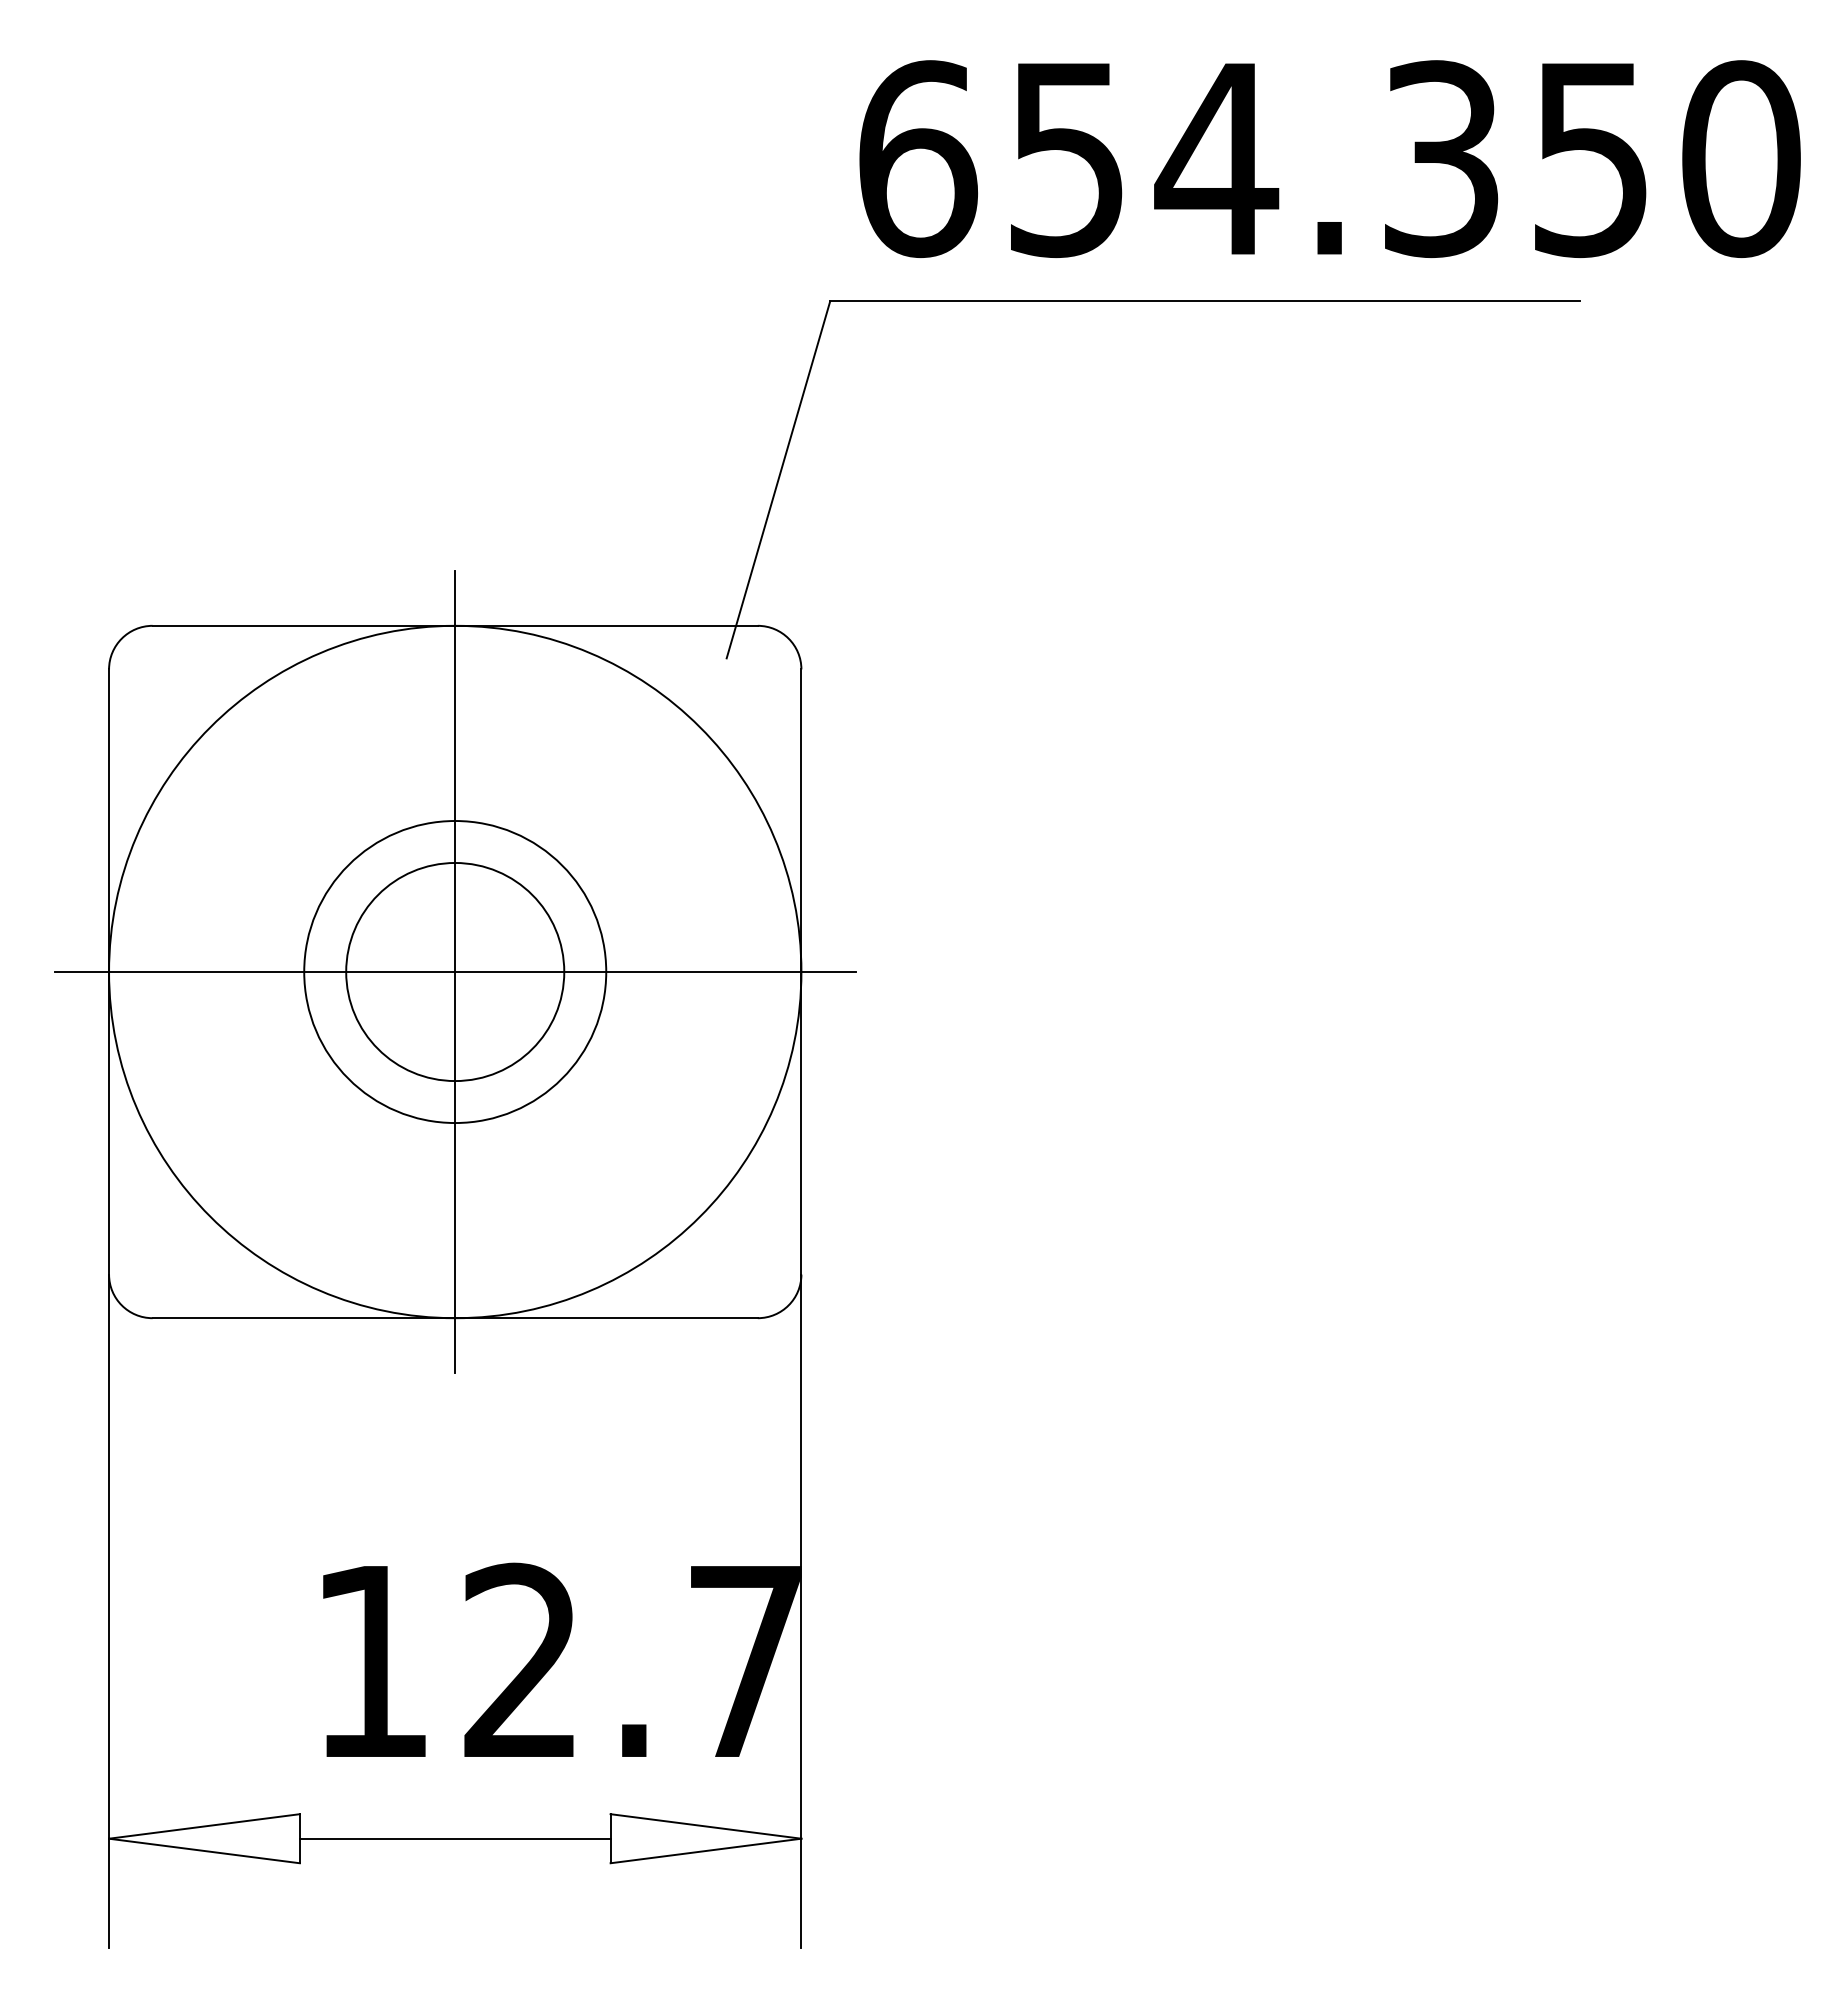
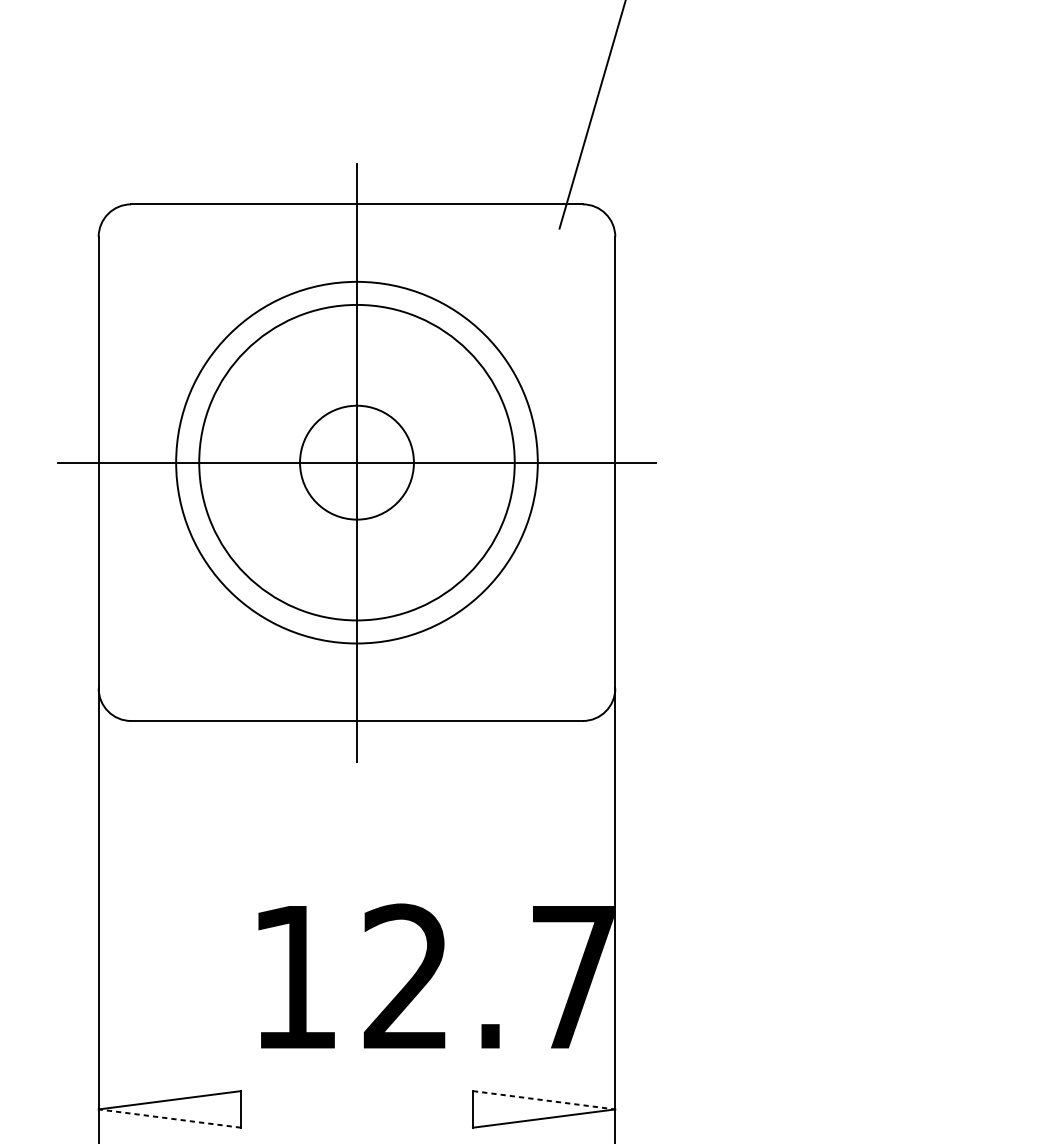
circle: (455, 971) -> (357, 462), size x0.7
circle: (455, 971) -> (357, 462), size x0.7
circle: (455, 972) -> (357, 463), size x1.4
line: (706, 1826) -> (544, 1100), solid -> dashed
line: (454, 1838) -> (356, 1109), removed
line: (203, 1850) -> (169, 1118), solid -> dashed

